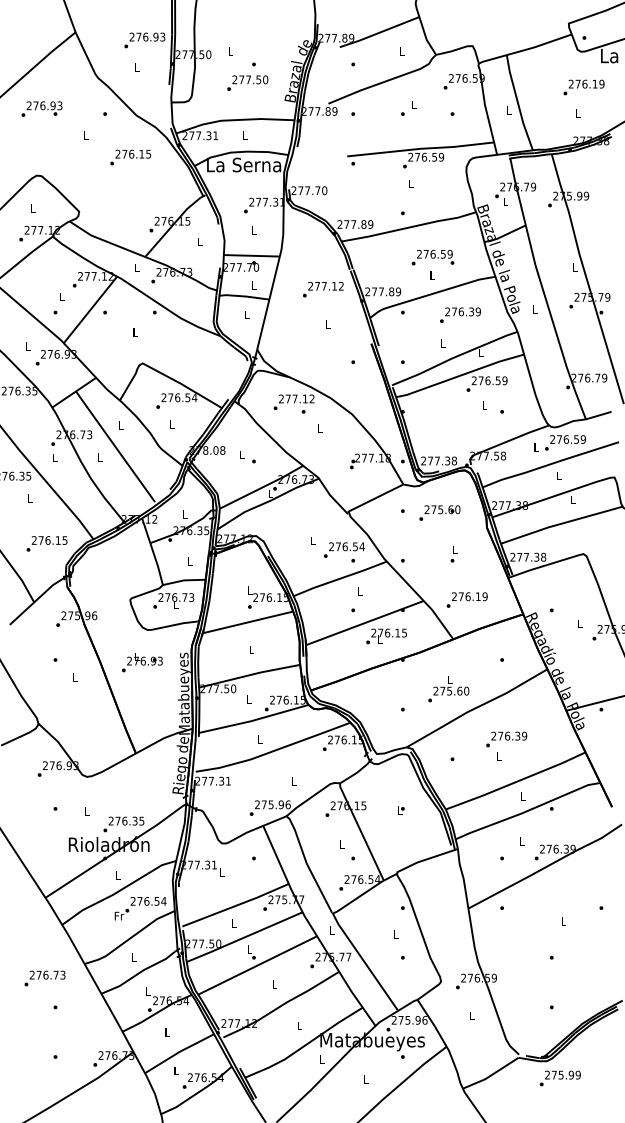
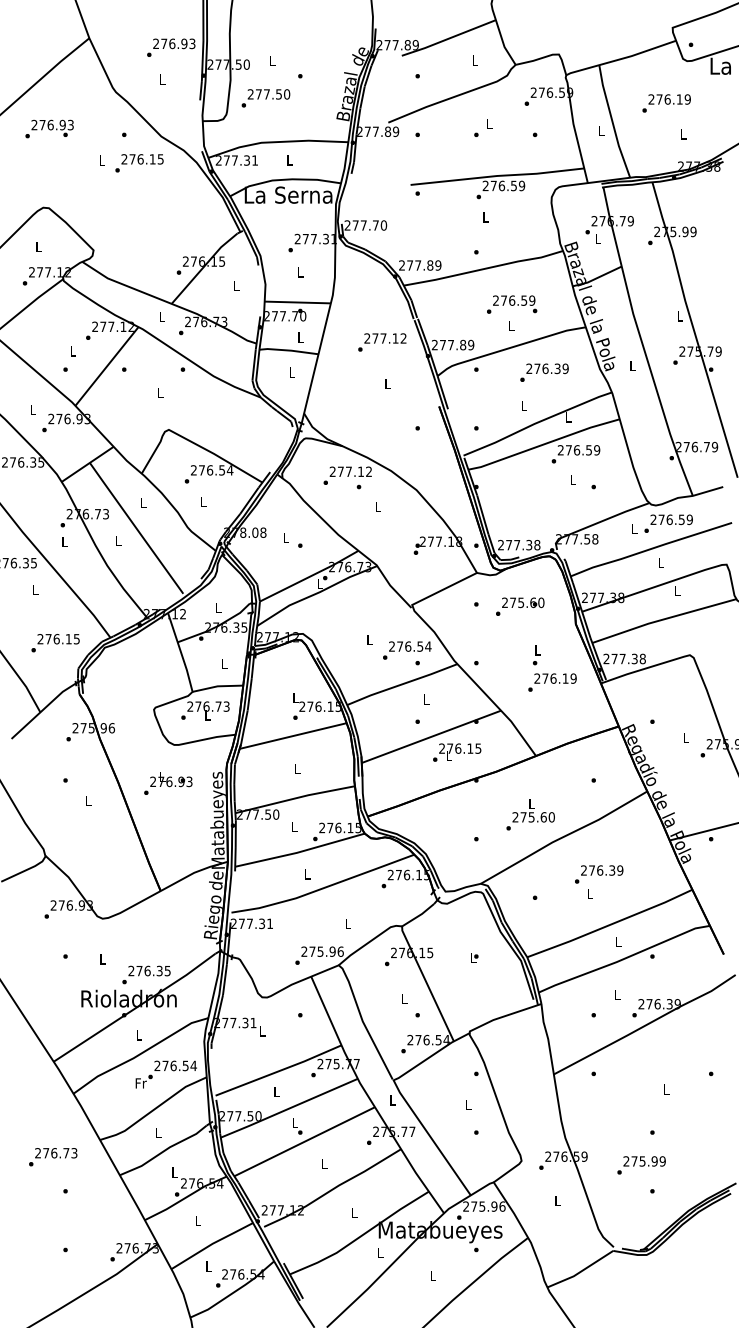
text: (247, 83) -> (265, 98), moved
text: (583, 87) -> (666, 103), moved
text: (130, 157) -> (139, 163), moved
text: (467, 599) -> (552, 682), moved
text: (560, 1078) -> (641, 1165), moved

